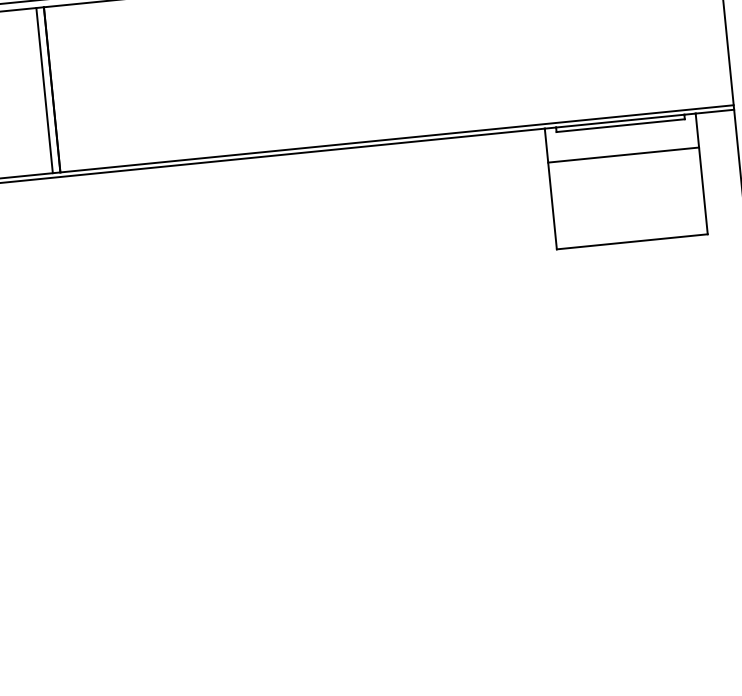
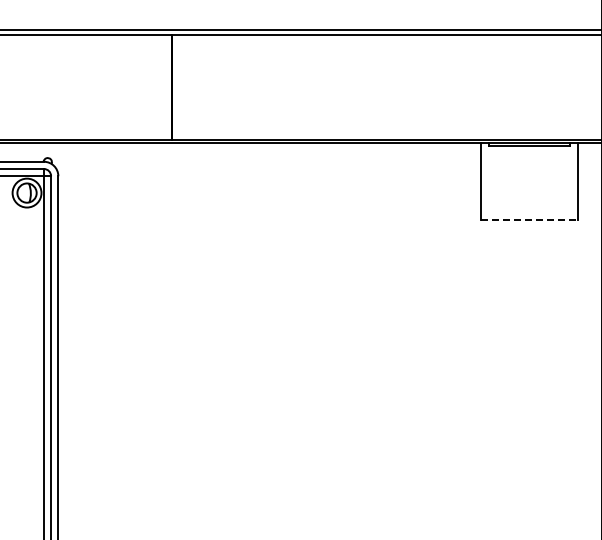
line: (44, 90) -> (167, 87), removed
line: (623, 154) -> (529, 164), removed
line: (632, 242) -> (529, 220), solid -> dashed

